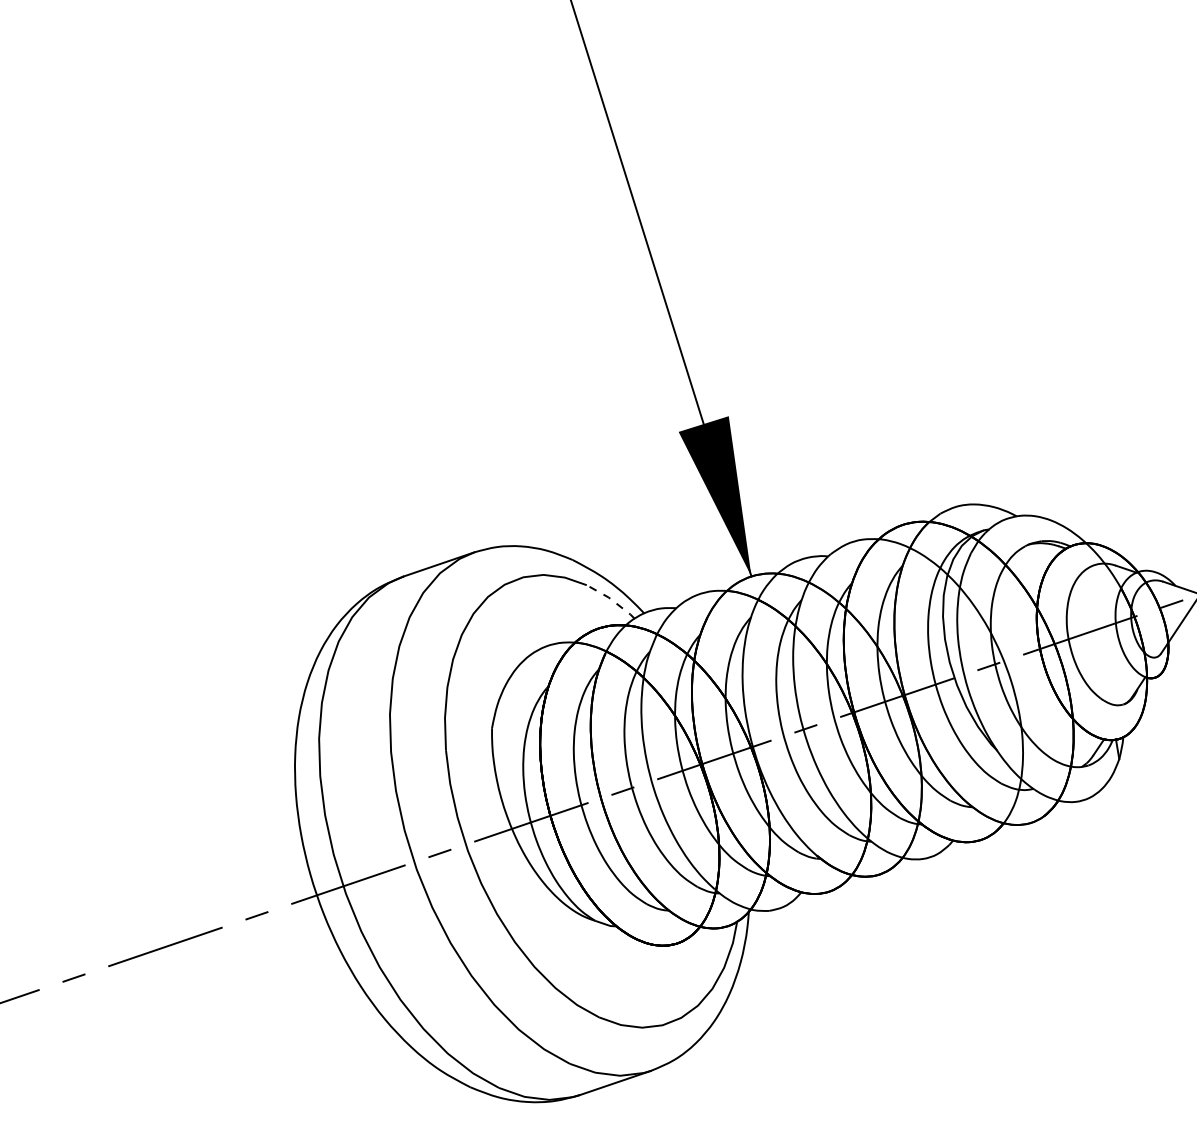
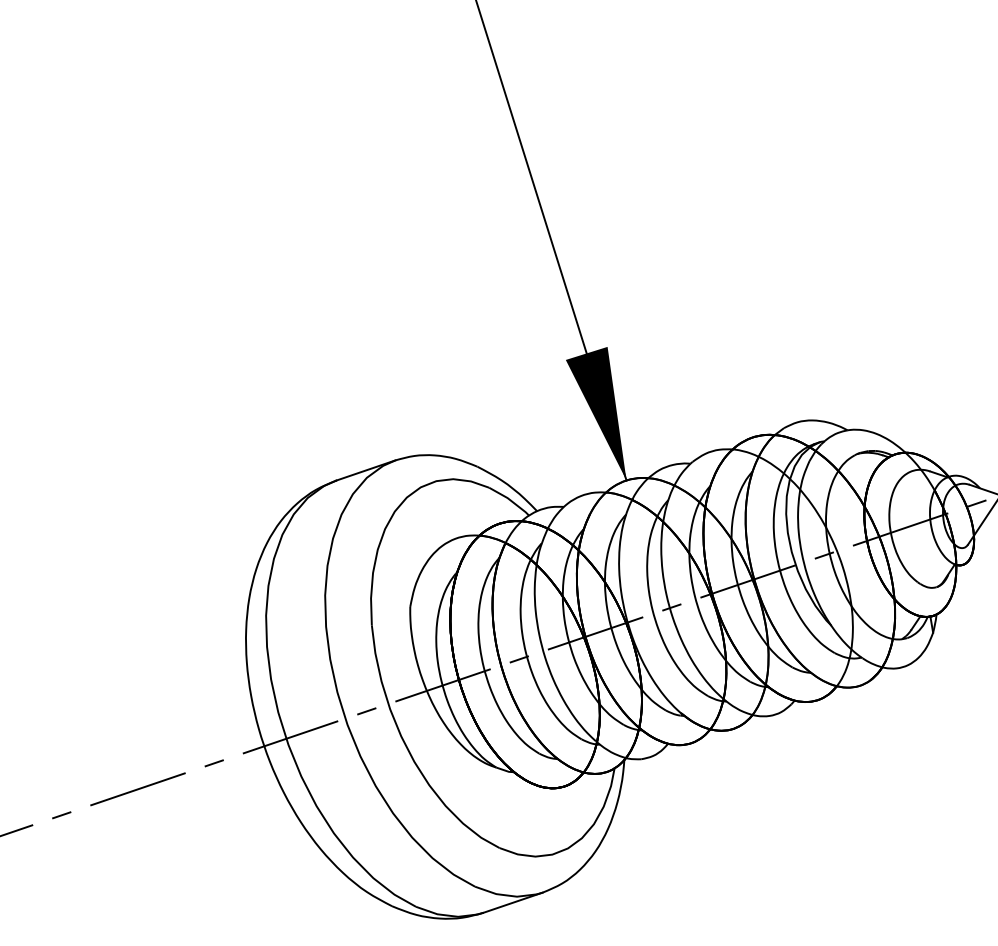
line: (611, 600) -> (509, 500), dashed -> solid

